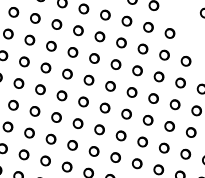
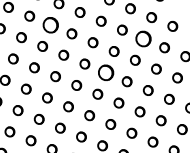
part: (51, 45) -> (51, 24), size x1.6
part: (142, 48) -> (143, 38), size x1.6
part: (110, 86) -> (105, 73), size x1.6

